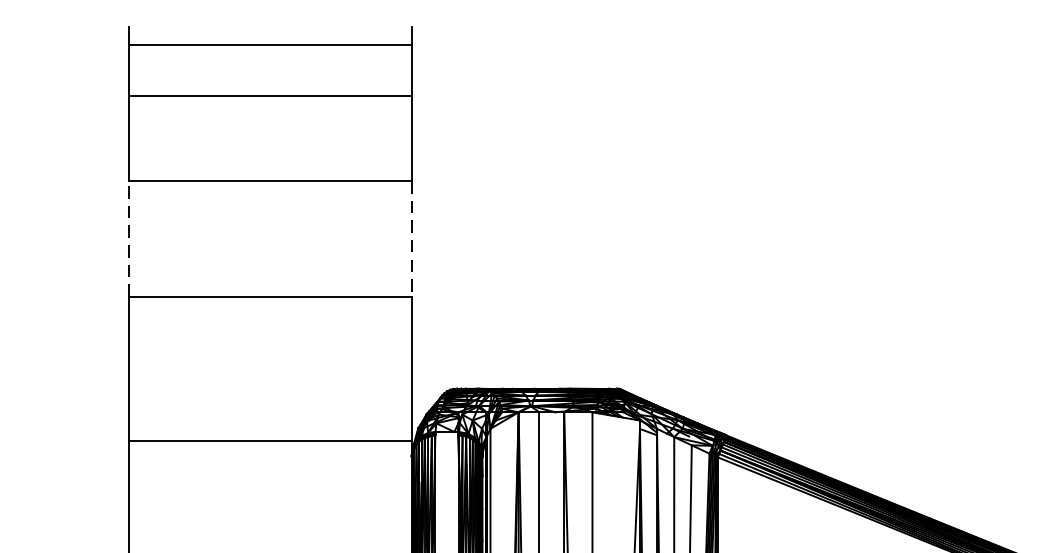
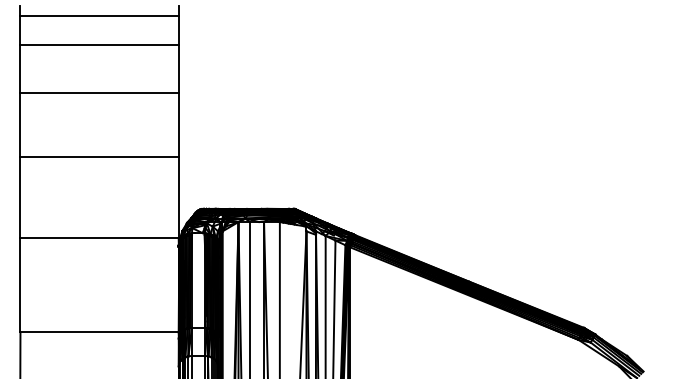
line: (129, 238) -> (20, 124), dashed -> solid
line: (411, 239) -> (178, 125), dashed -> solid

